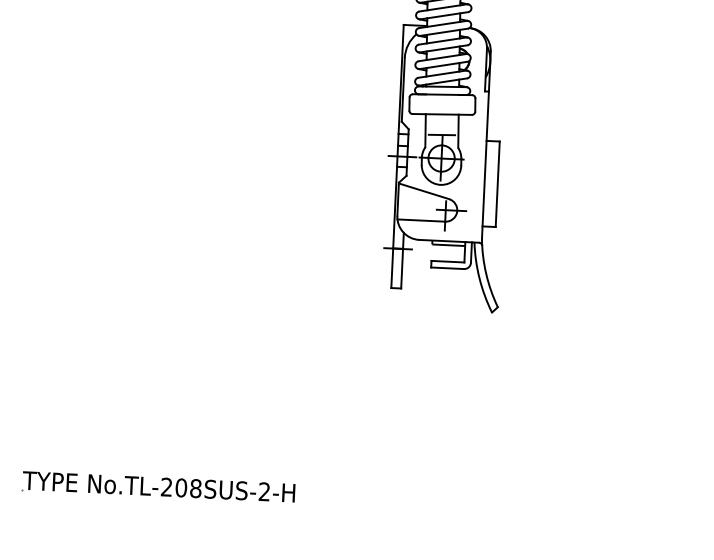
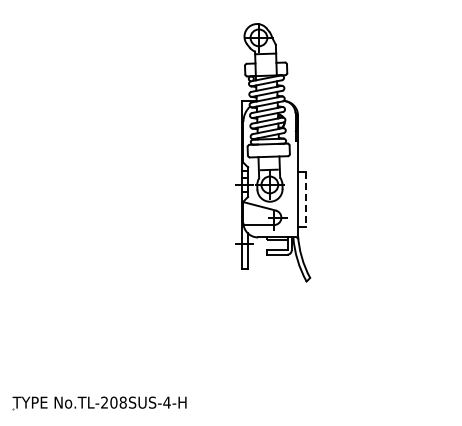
line: (497, 185) -> (306, 200), solid -> dashed
text: (263, 491) -> (166, 402), No.TL-208SUS-2-H -> No.TL-208SUS-4-H

